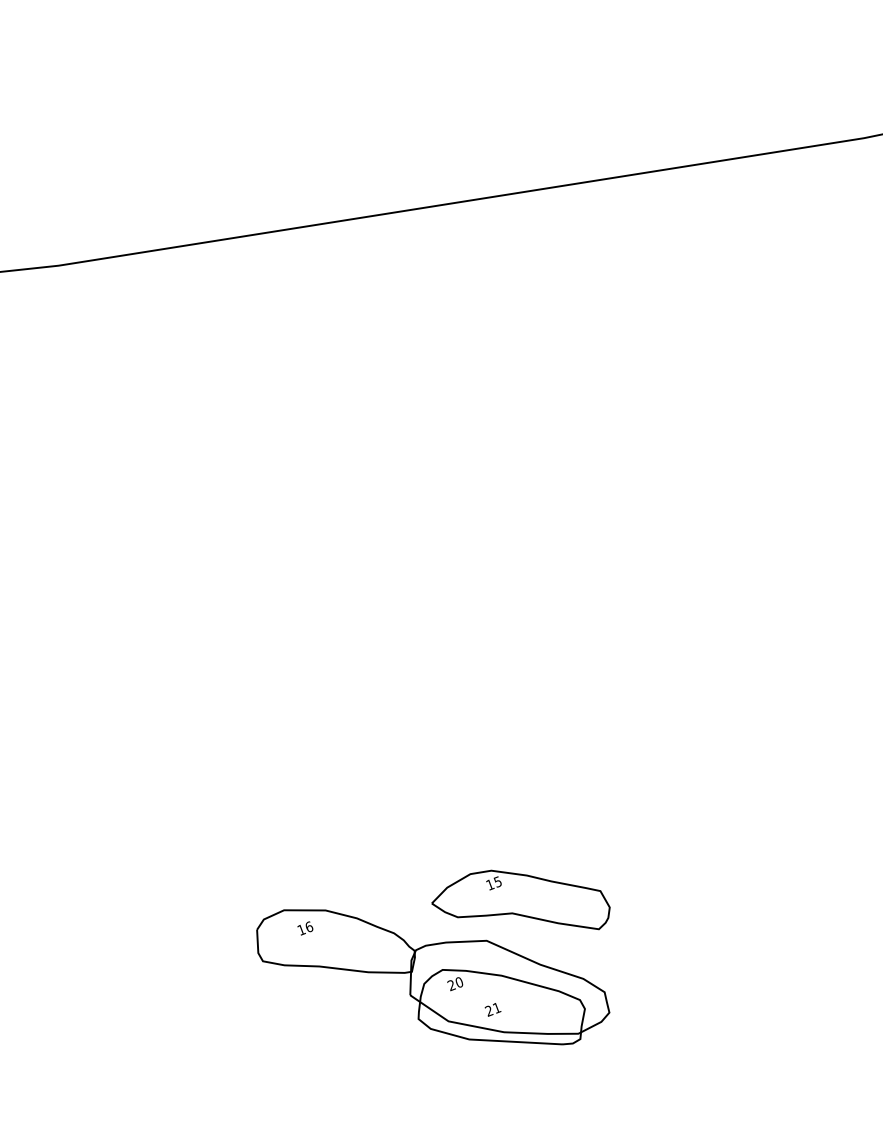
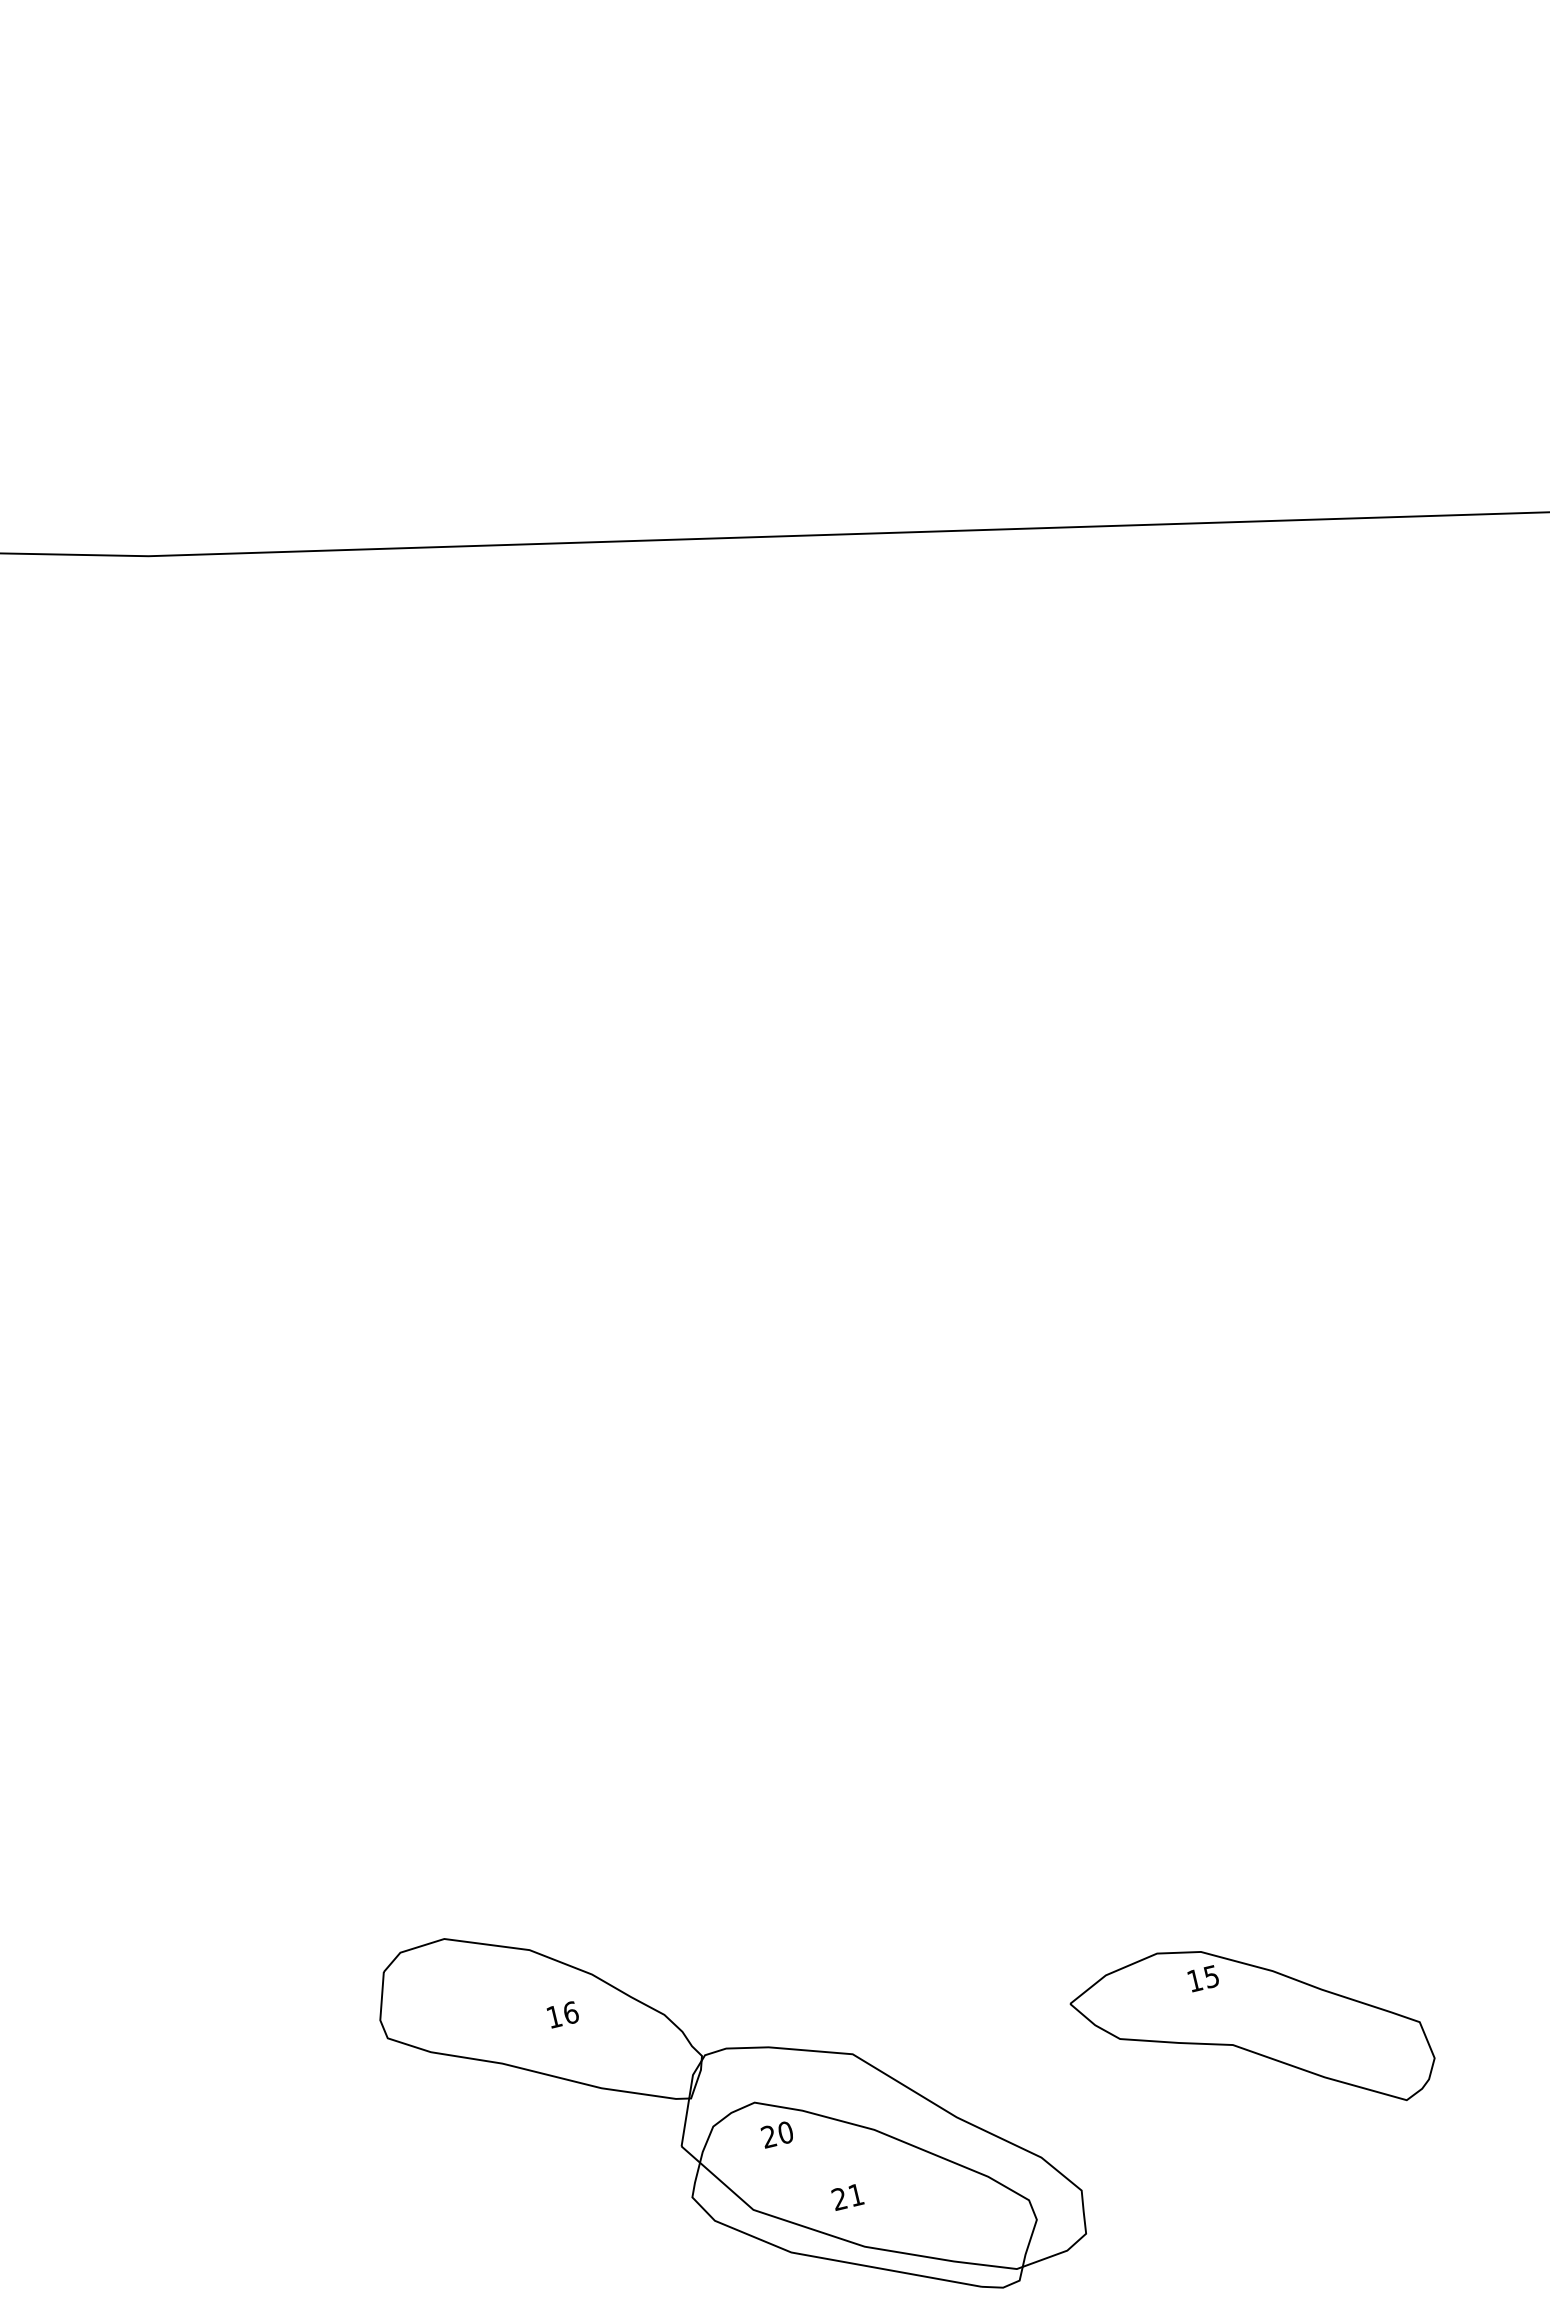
part: (520, 899) -> (1253, 2018), moved
text: (305, 928) -> (562, 2014), moved

